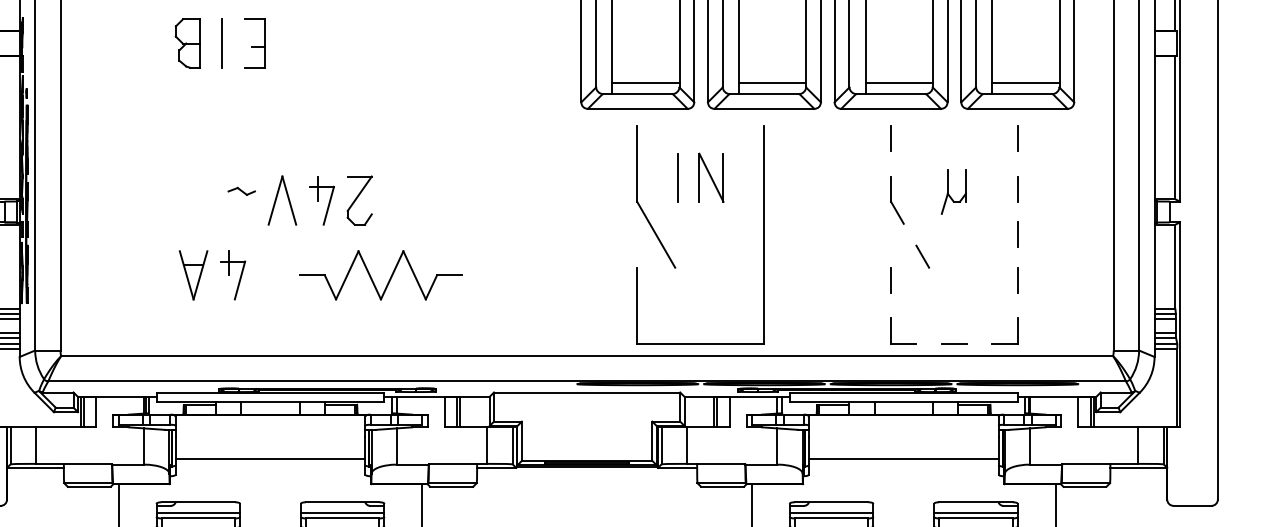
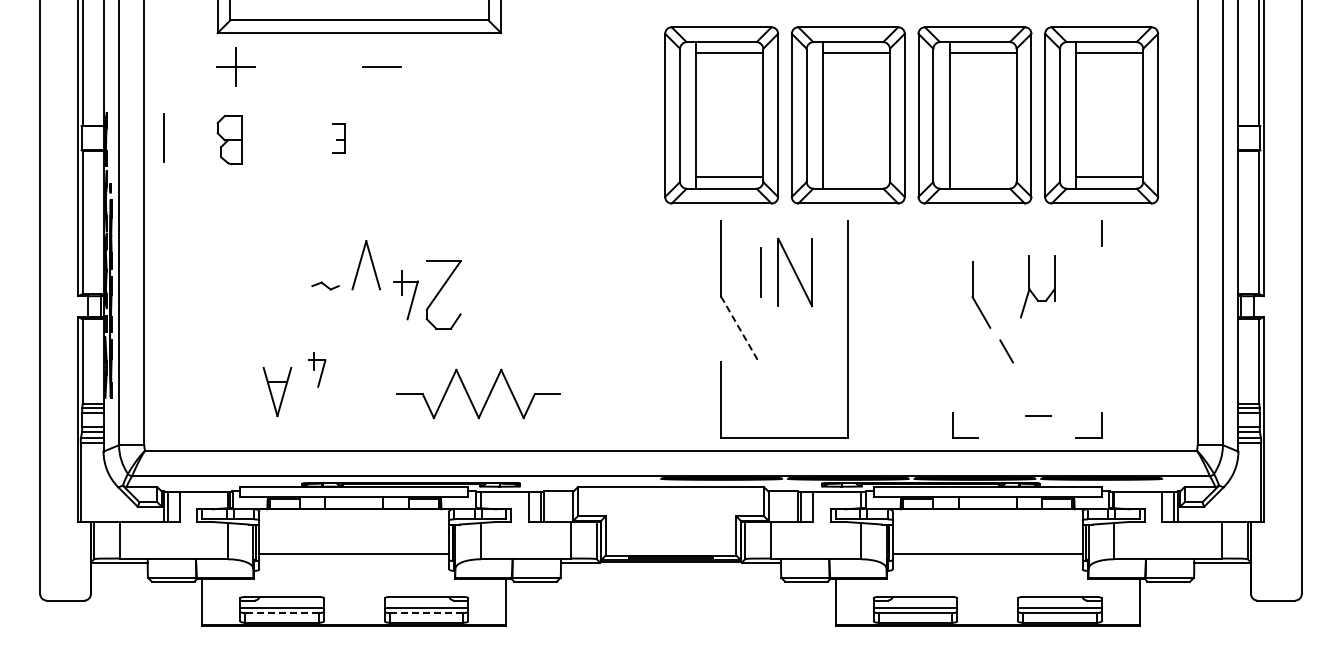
line: (221, 42) -> (163, 137), moved
part: (254, 42) -> (338, 137), size x0.6
part: (187, 43) -> (229, 140), moved
line: (772, 82) -> (856, 177), removed
line: (898, 82) -> (982, 177), removed
line: (890, 137) -> (974, 232), removed
part: (711, 177) -> (795, 272), size x1.4
line: (1017, 188) -> (1101, 283), removed
part: (953, 191) -> (1037, 286), size x1.4
part: (896, 199) -> (980, 294), size x1.4
part: (281, 200) -> (365, 265), moved
part: (359, 200) -> (443, 295), size x1.4
line: (656, 234) -> (740, 329), solid -> dashed
line: (1017, 234) -> (1101, 329), removed
part: (232, 274) -> (316, 369), size x0.7
part: (193, 275) -> (277, 392), moved
part: (372, 278) -> (470, 397), moved
line: (890, 279) -> (974, 374), removed
line: (1017, 279) -> (1101, 374), removed
part: (891, 330) -> (953, 425), moved
line: (954, 342) -> (1038, 415), moved
line: (198, 518) -> (282, 613), solid -> dashed
line: (342, 518) -> (426, 613), solid -> dashed

